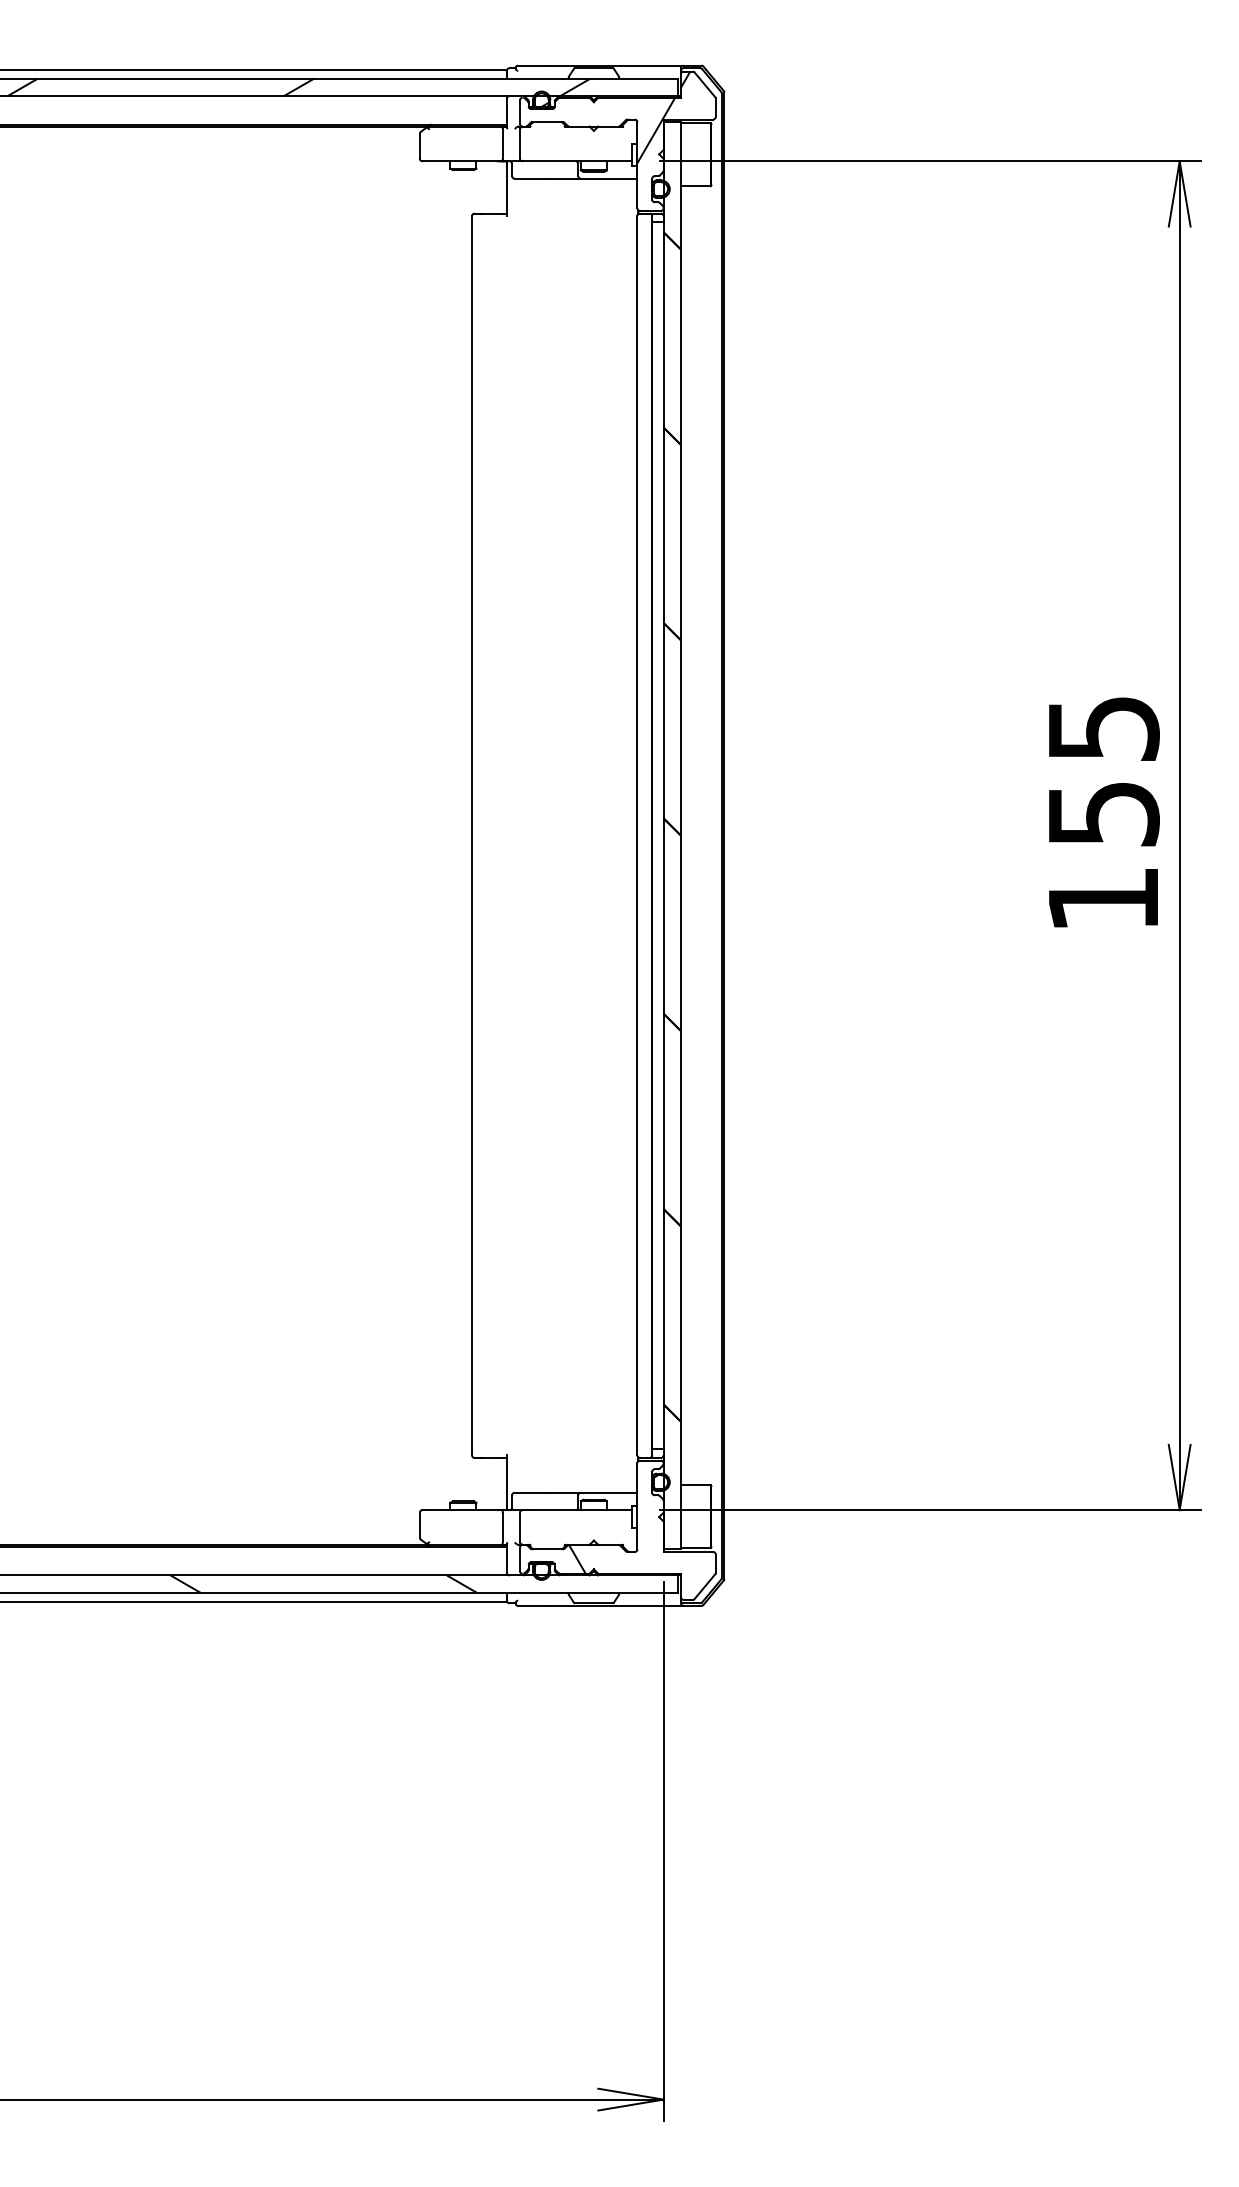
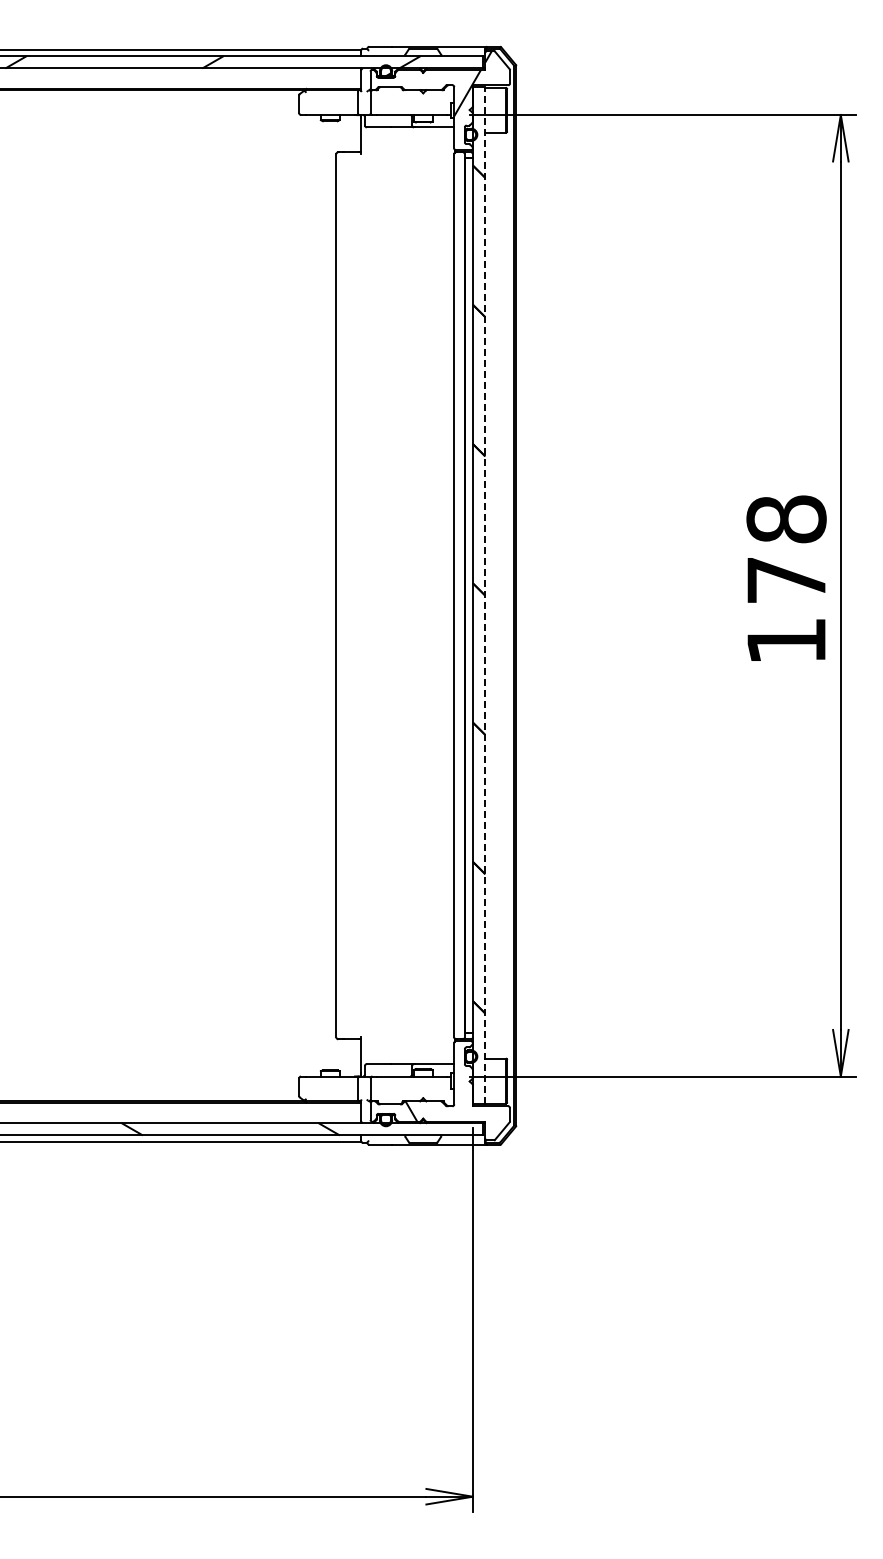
text: (1103, 770) -> (786, 549), 155 -> 178
line: (681, 835) -> (485, 595), solid -> dashed

